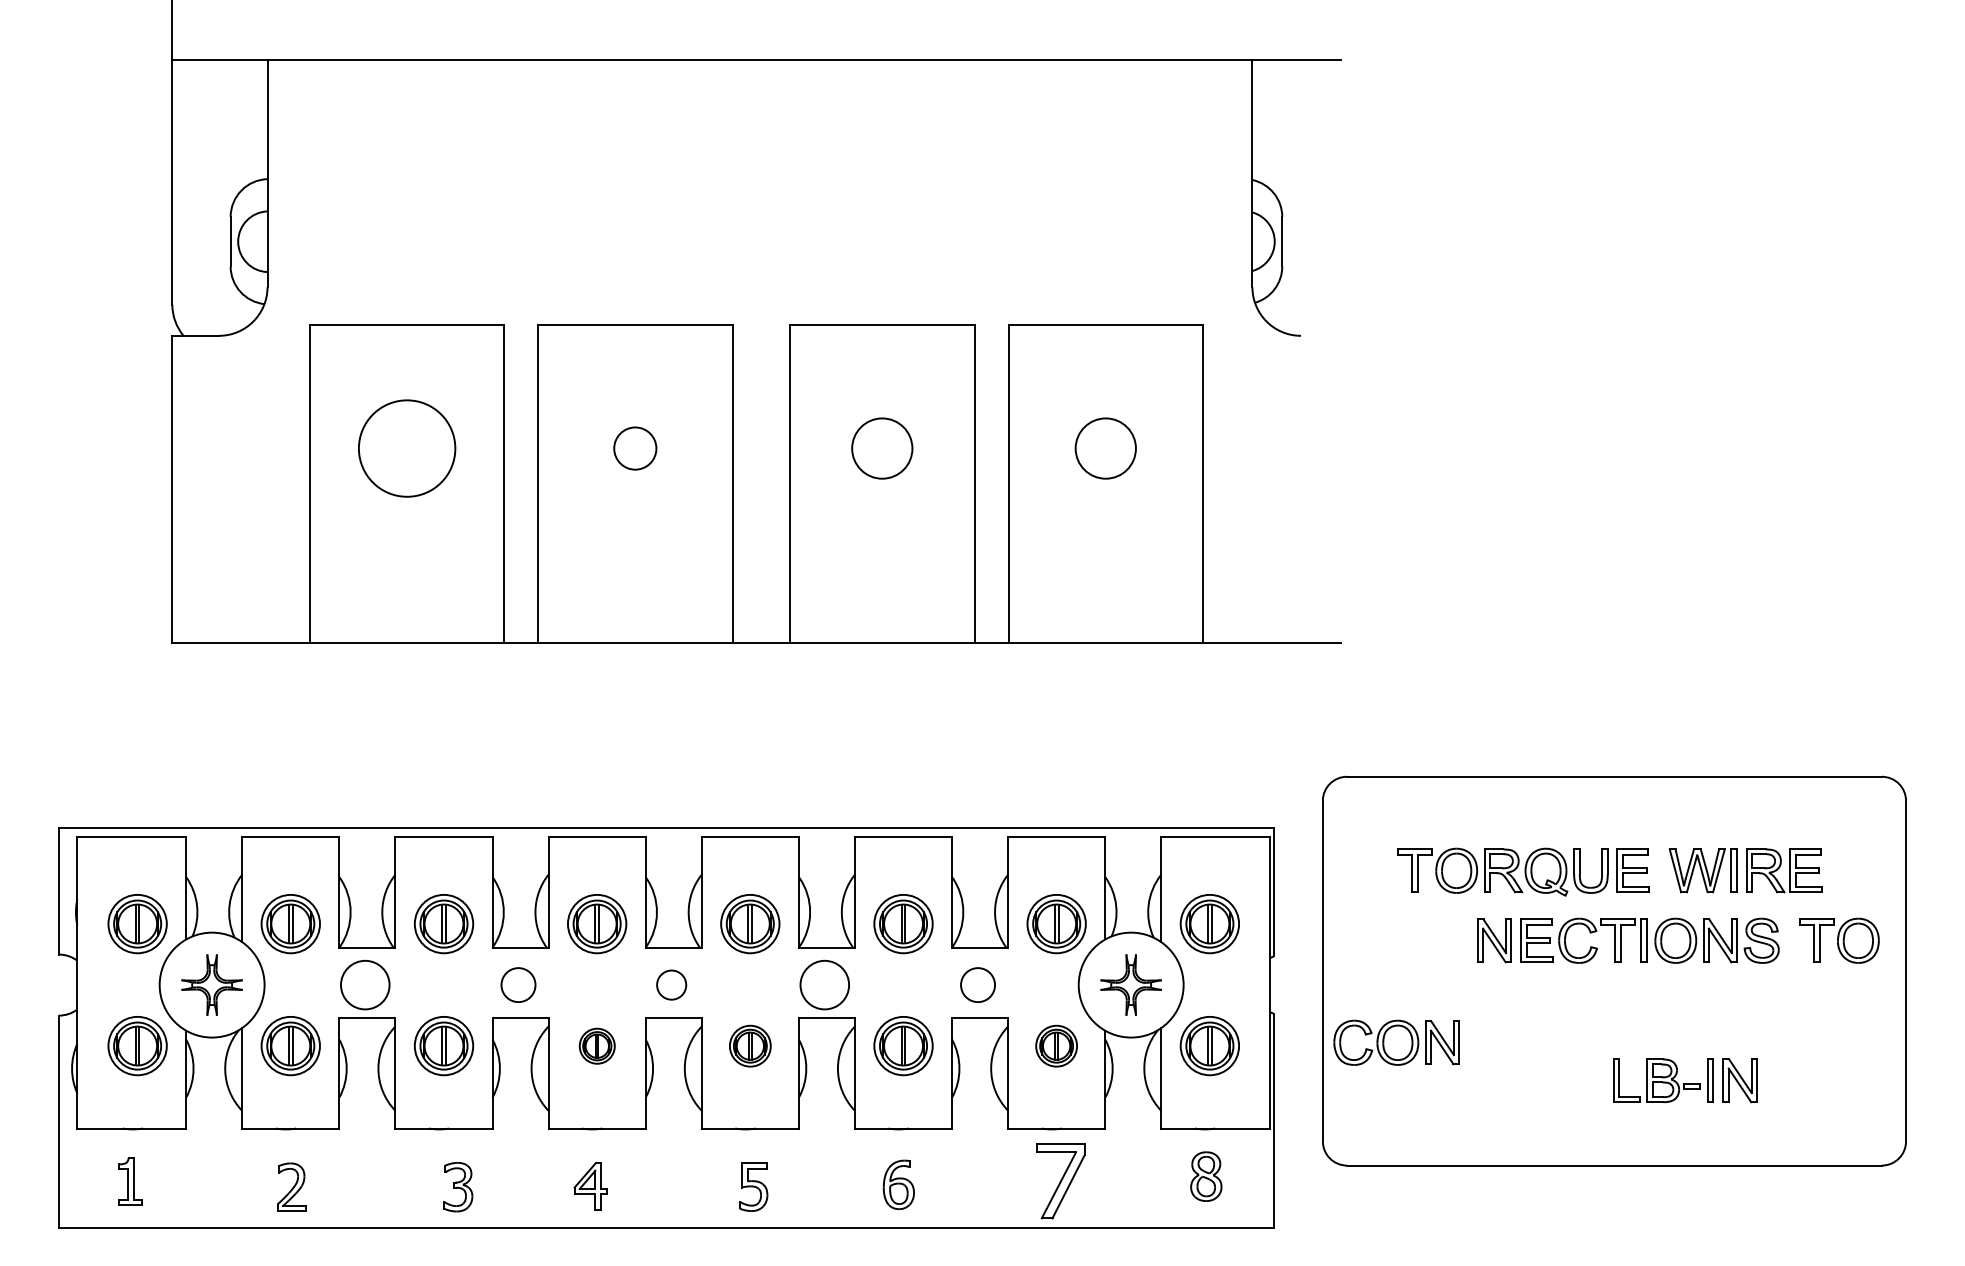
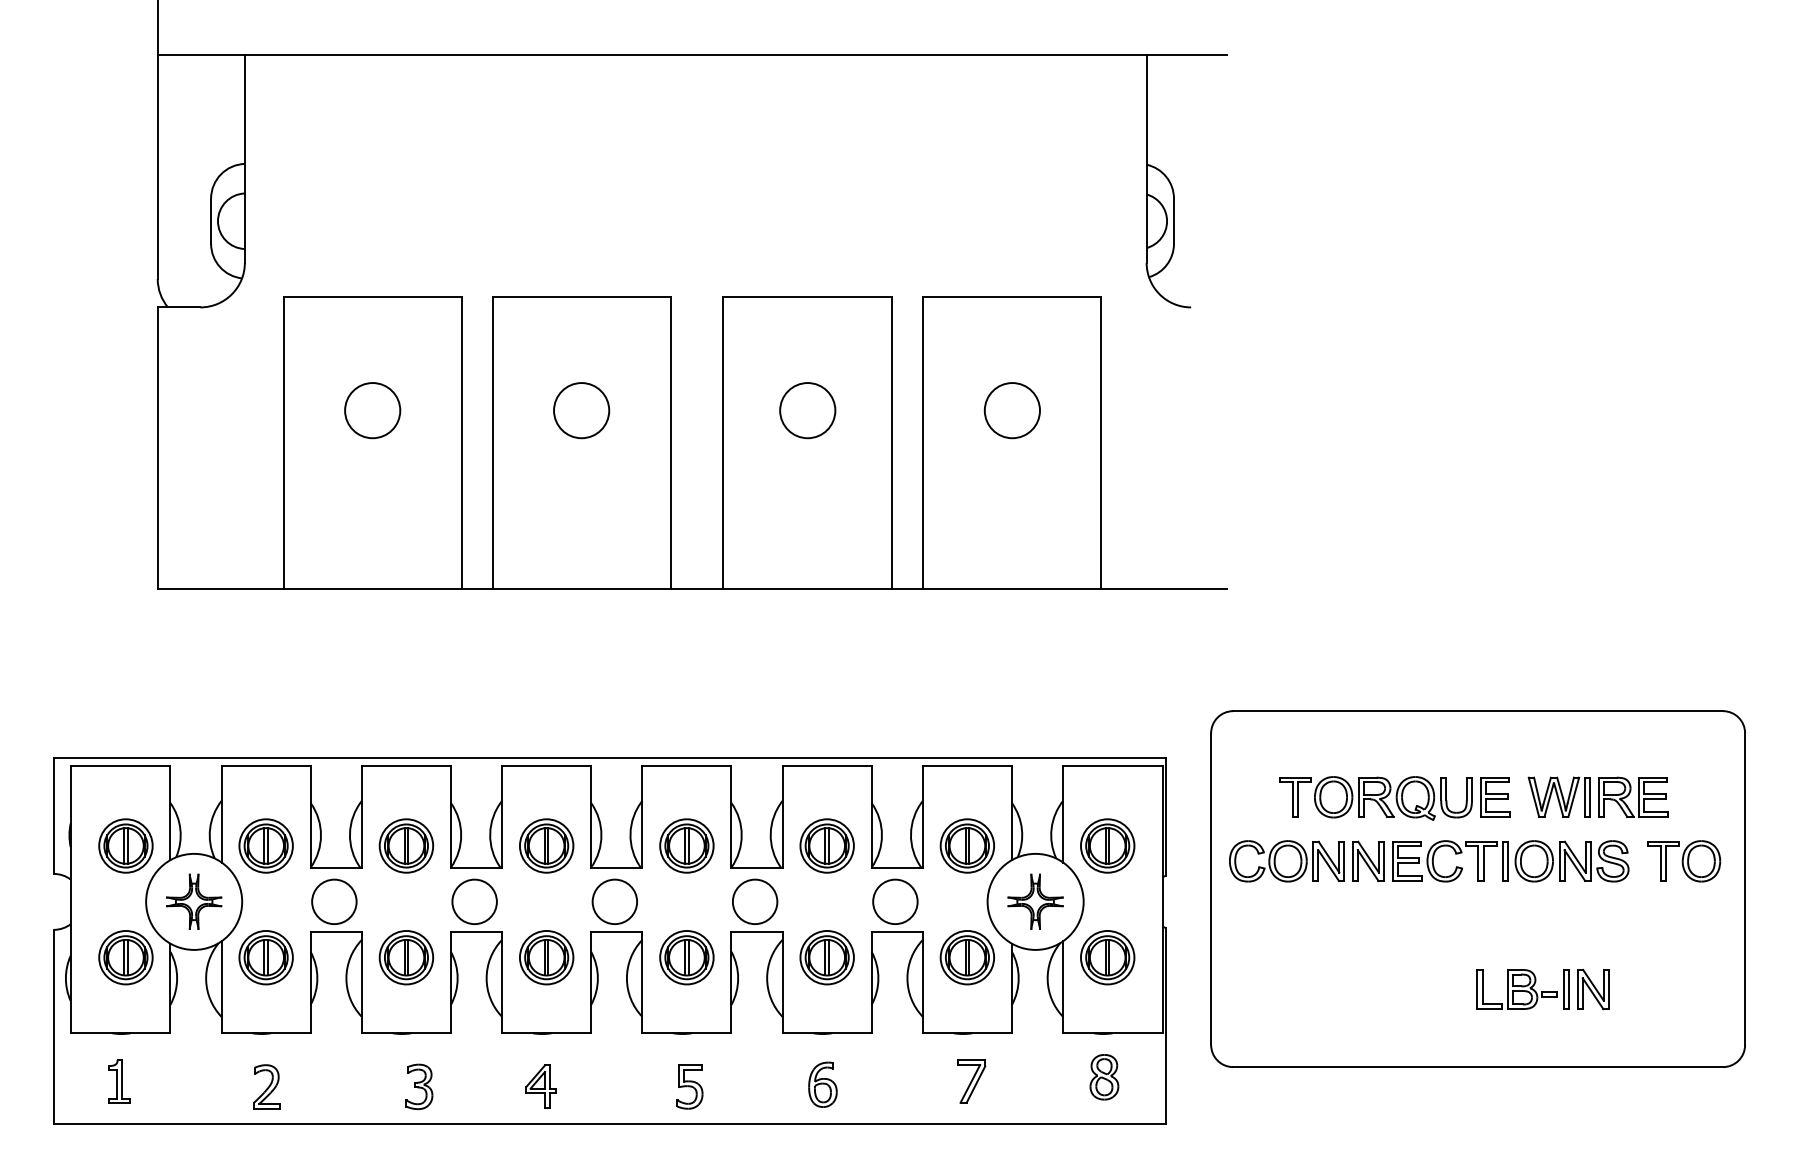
circle: (407, 448) -> (373, 410), size x0.62
circle: (635, 448) -> (581, 410), size x1.43
circle: (518, 984) -> (474, 901), size x1.43
circle: (671, 984) -> (614, 901), size x1.67
circle: (977, 984) -> (894, 901), size x1.43
part: (1396, 1042) -> (1286, 861), moved
part: (597, 1046) -> (546, 958), size x1.67
part: (750, 1046) -> (687, 958), size x1.43
part: (1056, 1046) -> (967, 958), size x1.43
part: (1061, 1181) -> (971, 1081), size x0.62

